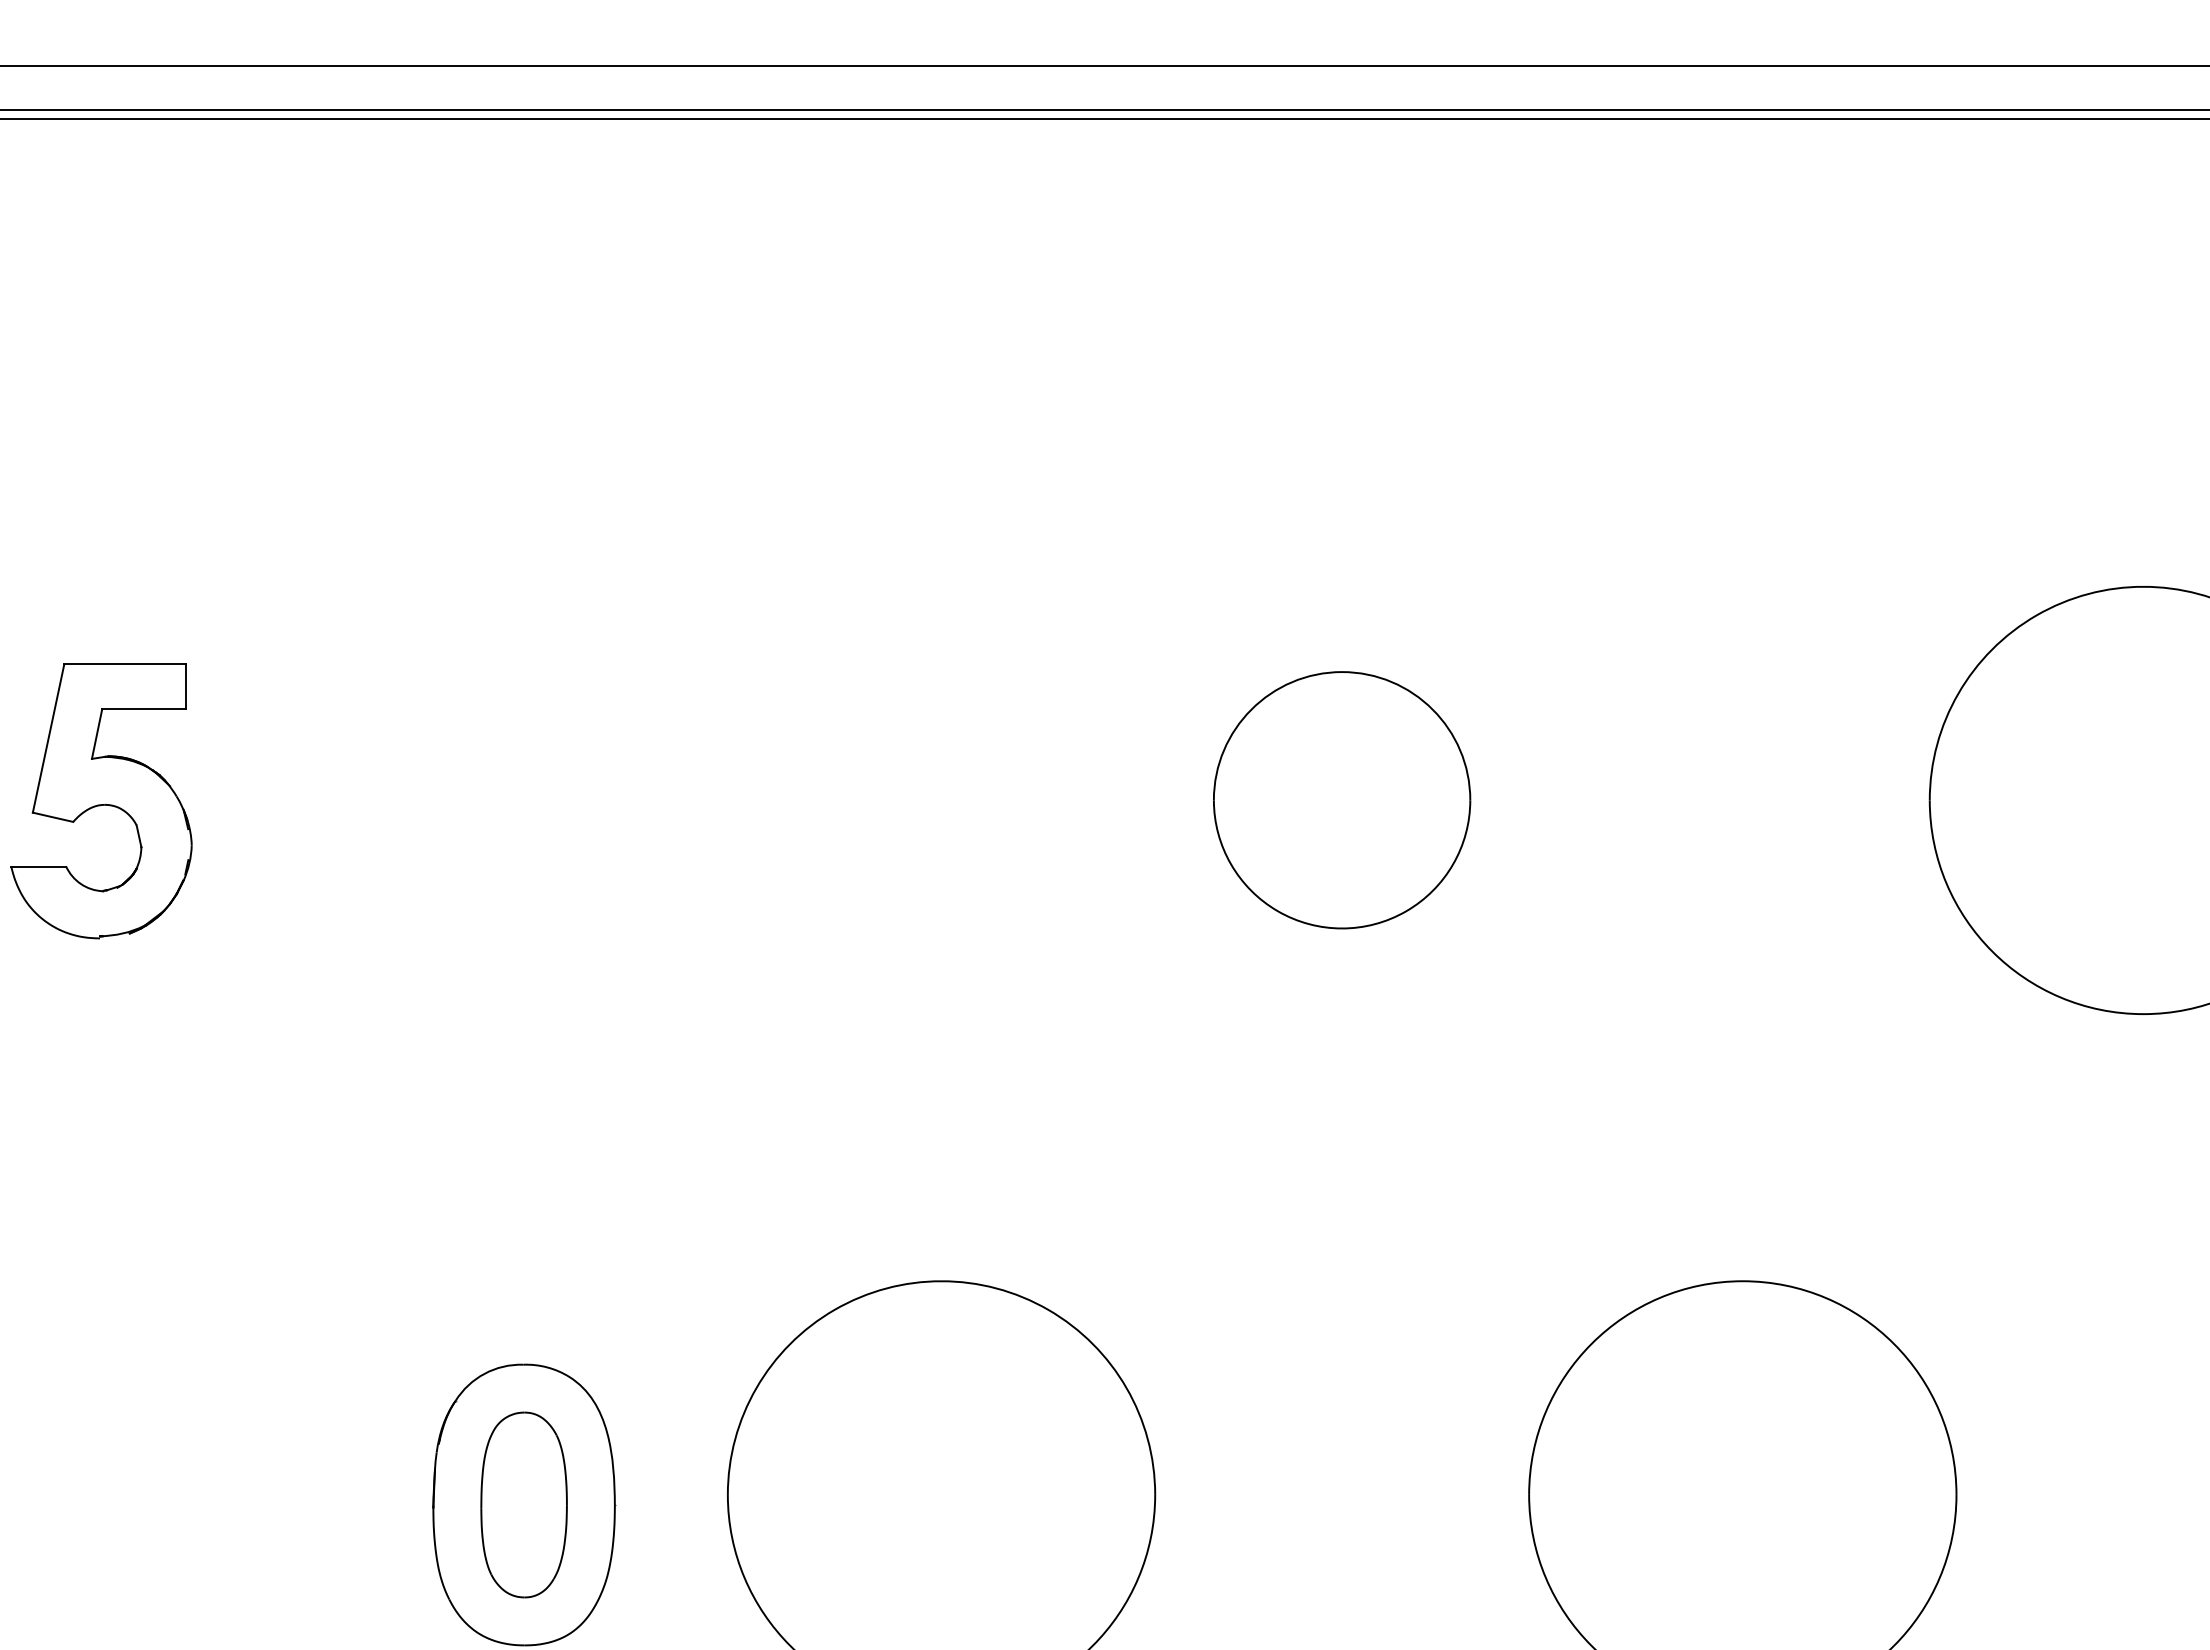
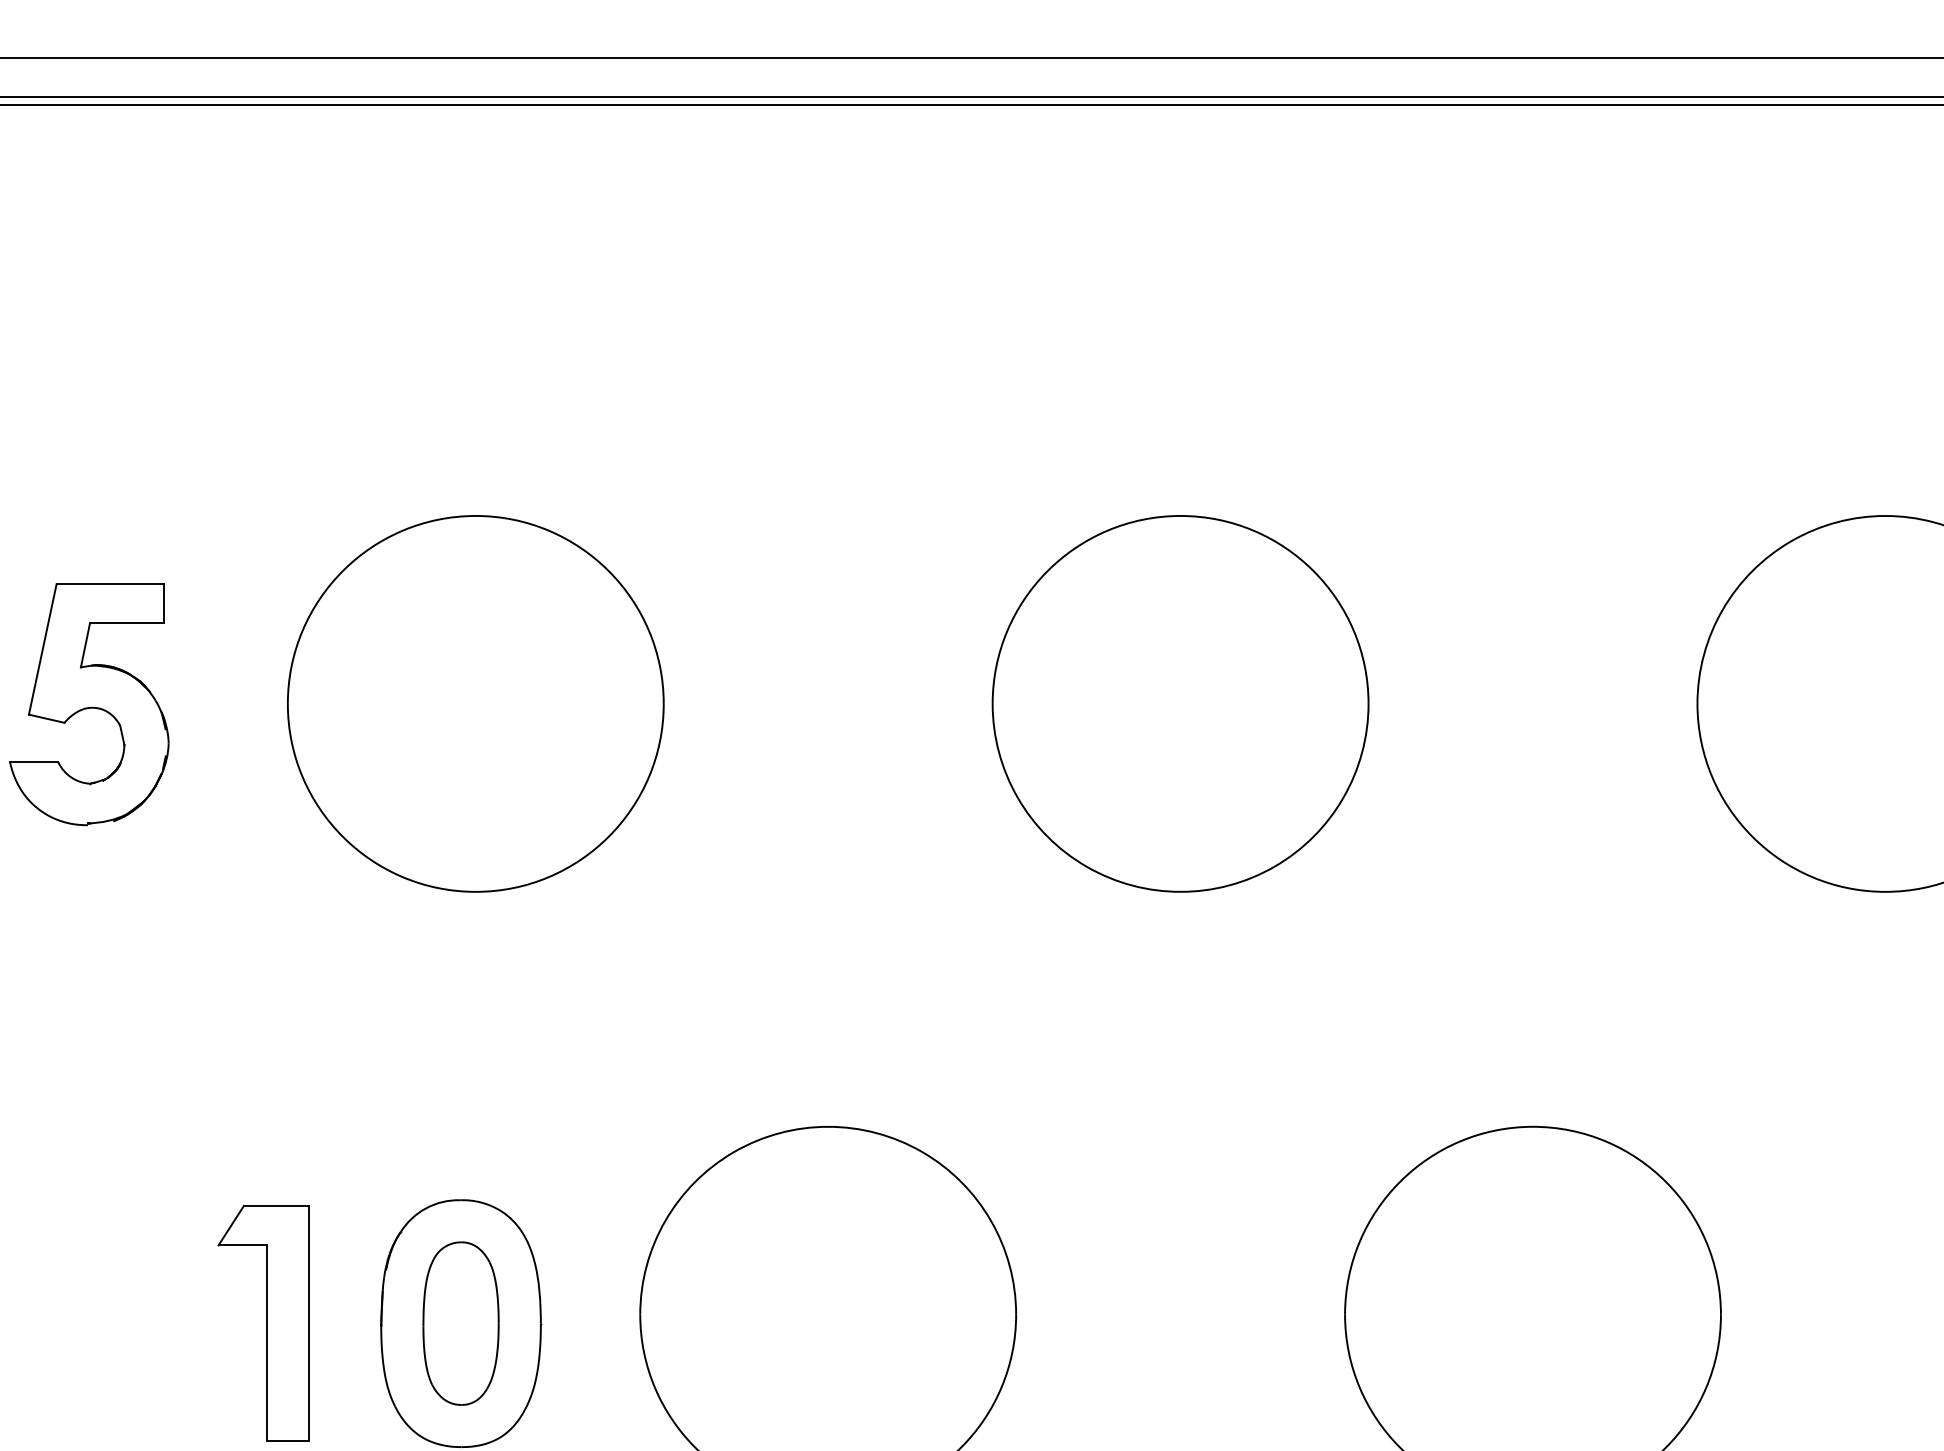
part: (540, 799) -> (475, 703), added
part: (1341, 799) -> (1180, 703), size x1.67
part: (299, 1504) -> (263, 1323), added

